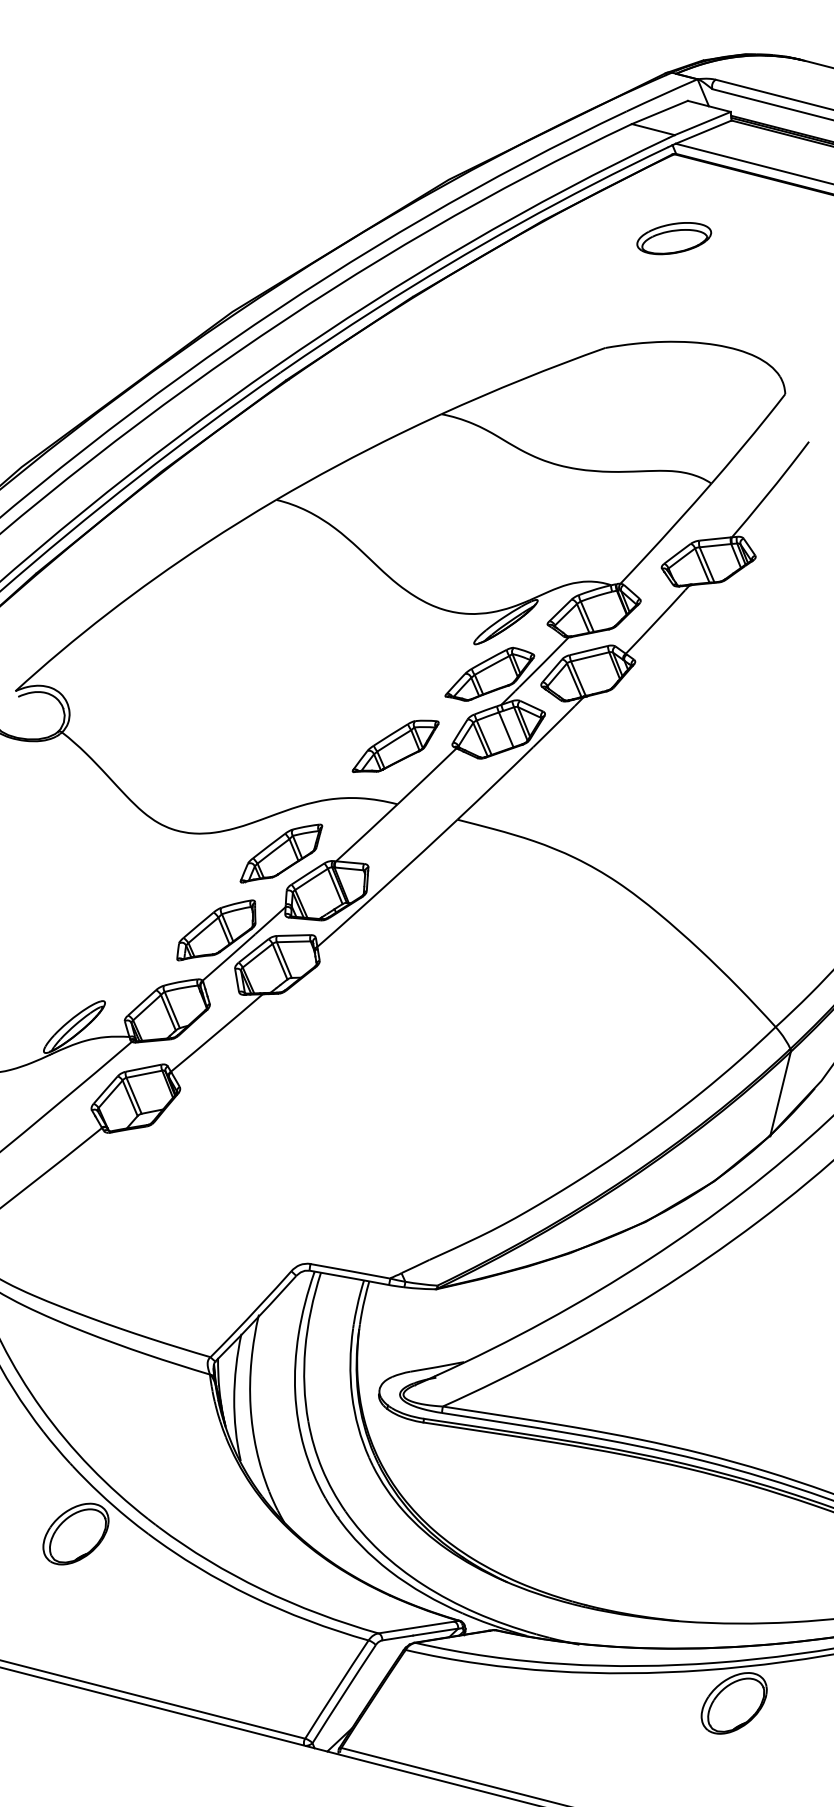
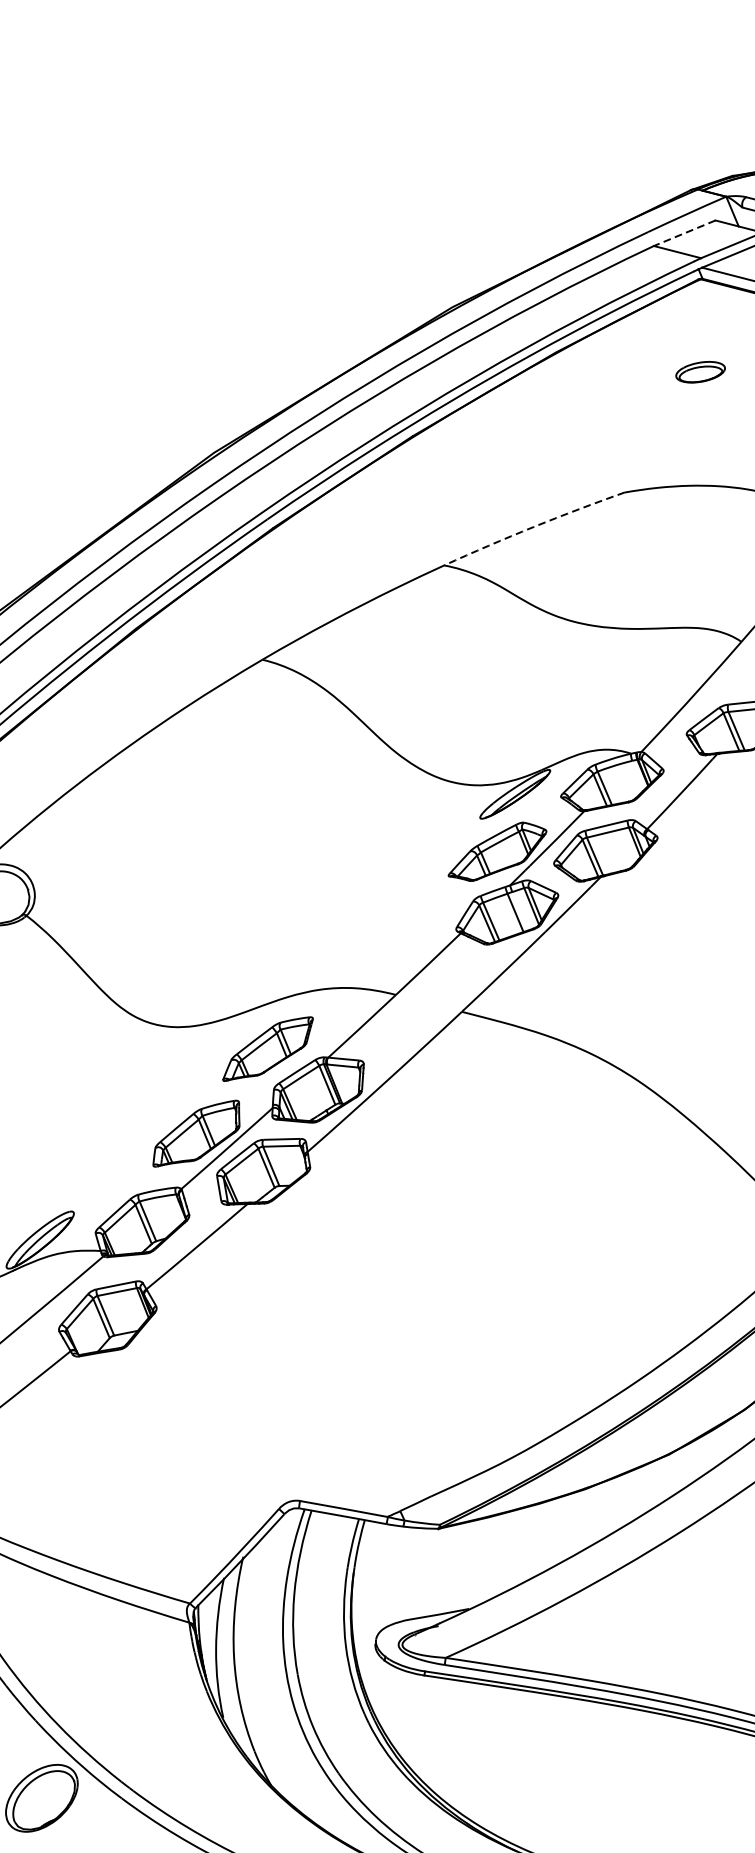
line: (659, 112) -> (684, 233), solid -> dashed
part: (674, 238) -> (700, 371), size x0.6
arc: (522, 379) -> (533, 527), solid -> dashed
part: (395, 745) -> (393, 930), removed

